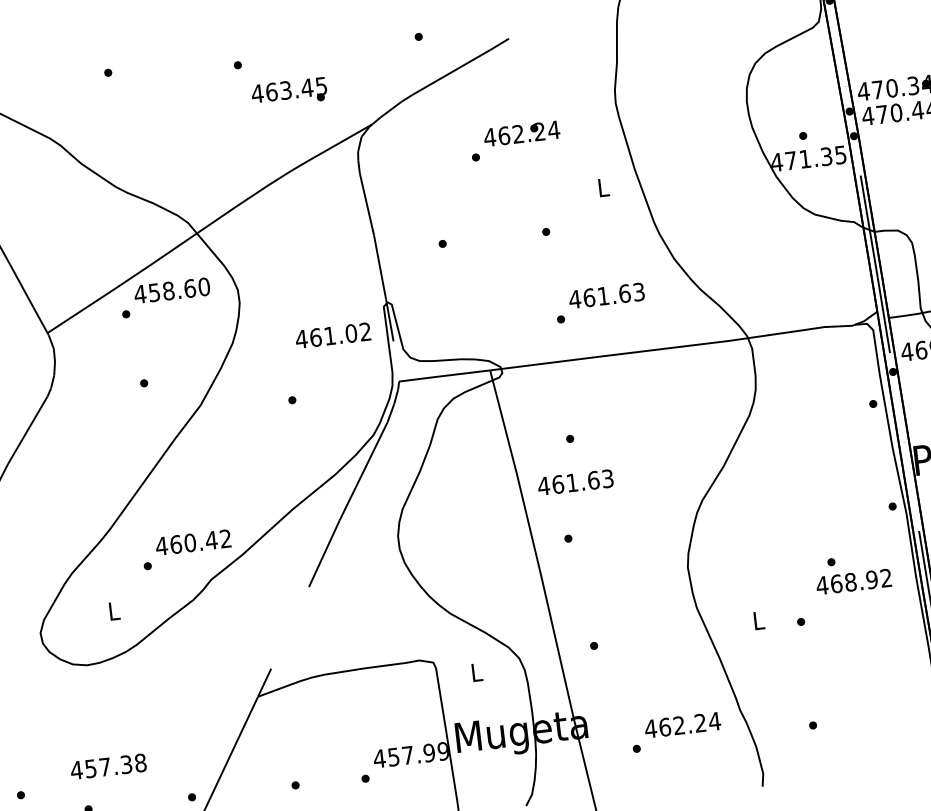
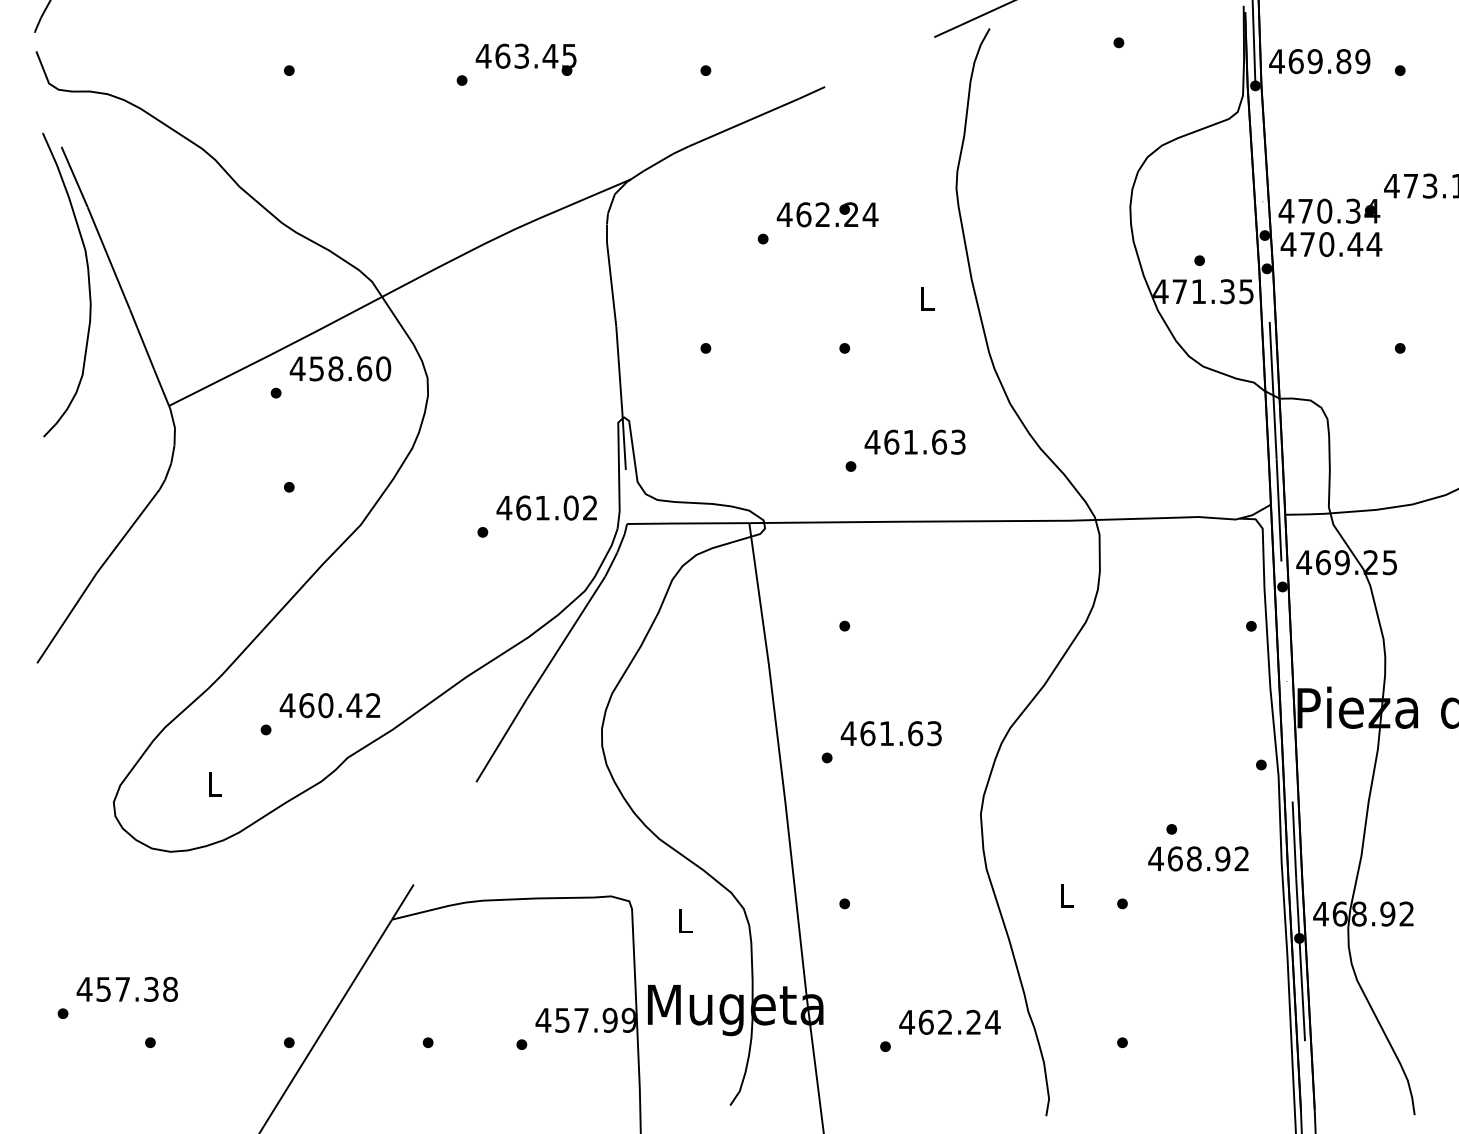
text: (288, 92) -> (525, 59), moved
text: (332, 335) -> (546, 507), moved
text: (575, 482) -> (890, 733), moved
text: (107, 766) -> (126, 988), moved

